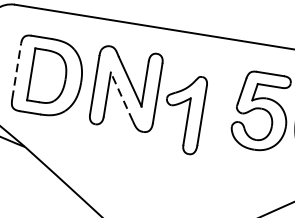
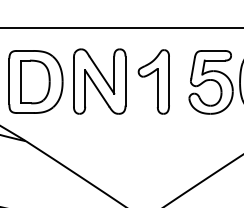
line: (16, 71) -> (9, 81), dashed -> solid
line: (122, 97) -> (97, 88), dashed -> solid
part: (183, 112) -> (153, 81), moved

